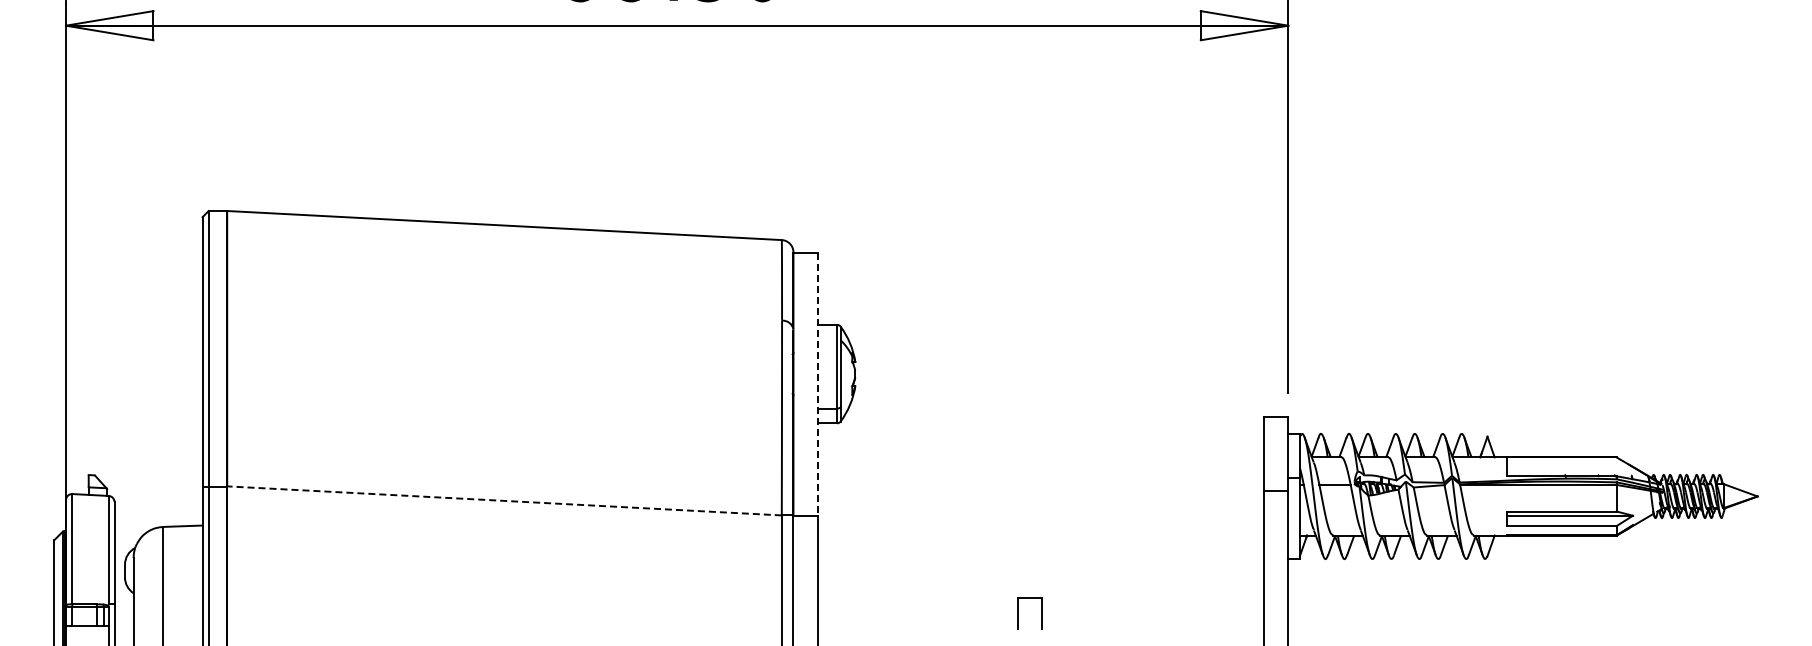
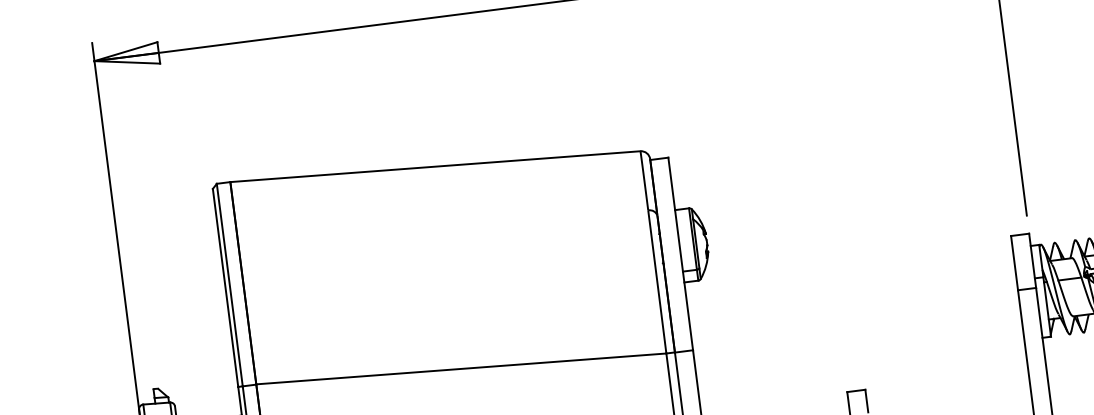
line: (818, 385) -> (681, 254), dashed -> solid
line: (504, 500) -> (461, 368), dashed -> solid

